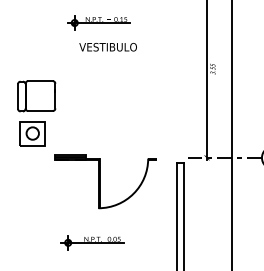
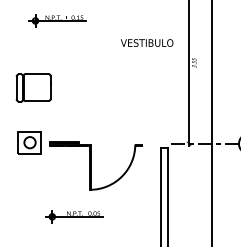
part: (98, 22) -> (57, 20), moved
text: (107, 47) -> (146, 43), moved
part: (32, 133) -> (29, 142), moved
part: (92, 242) -> (74, 216), moved

